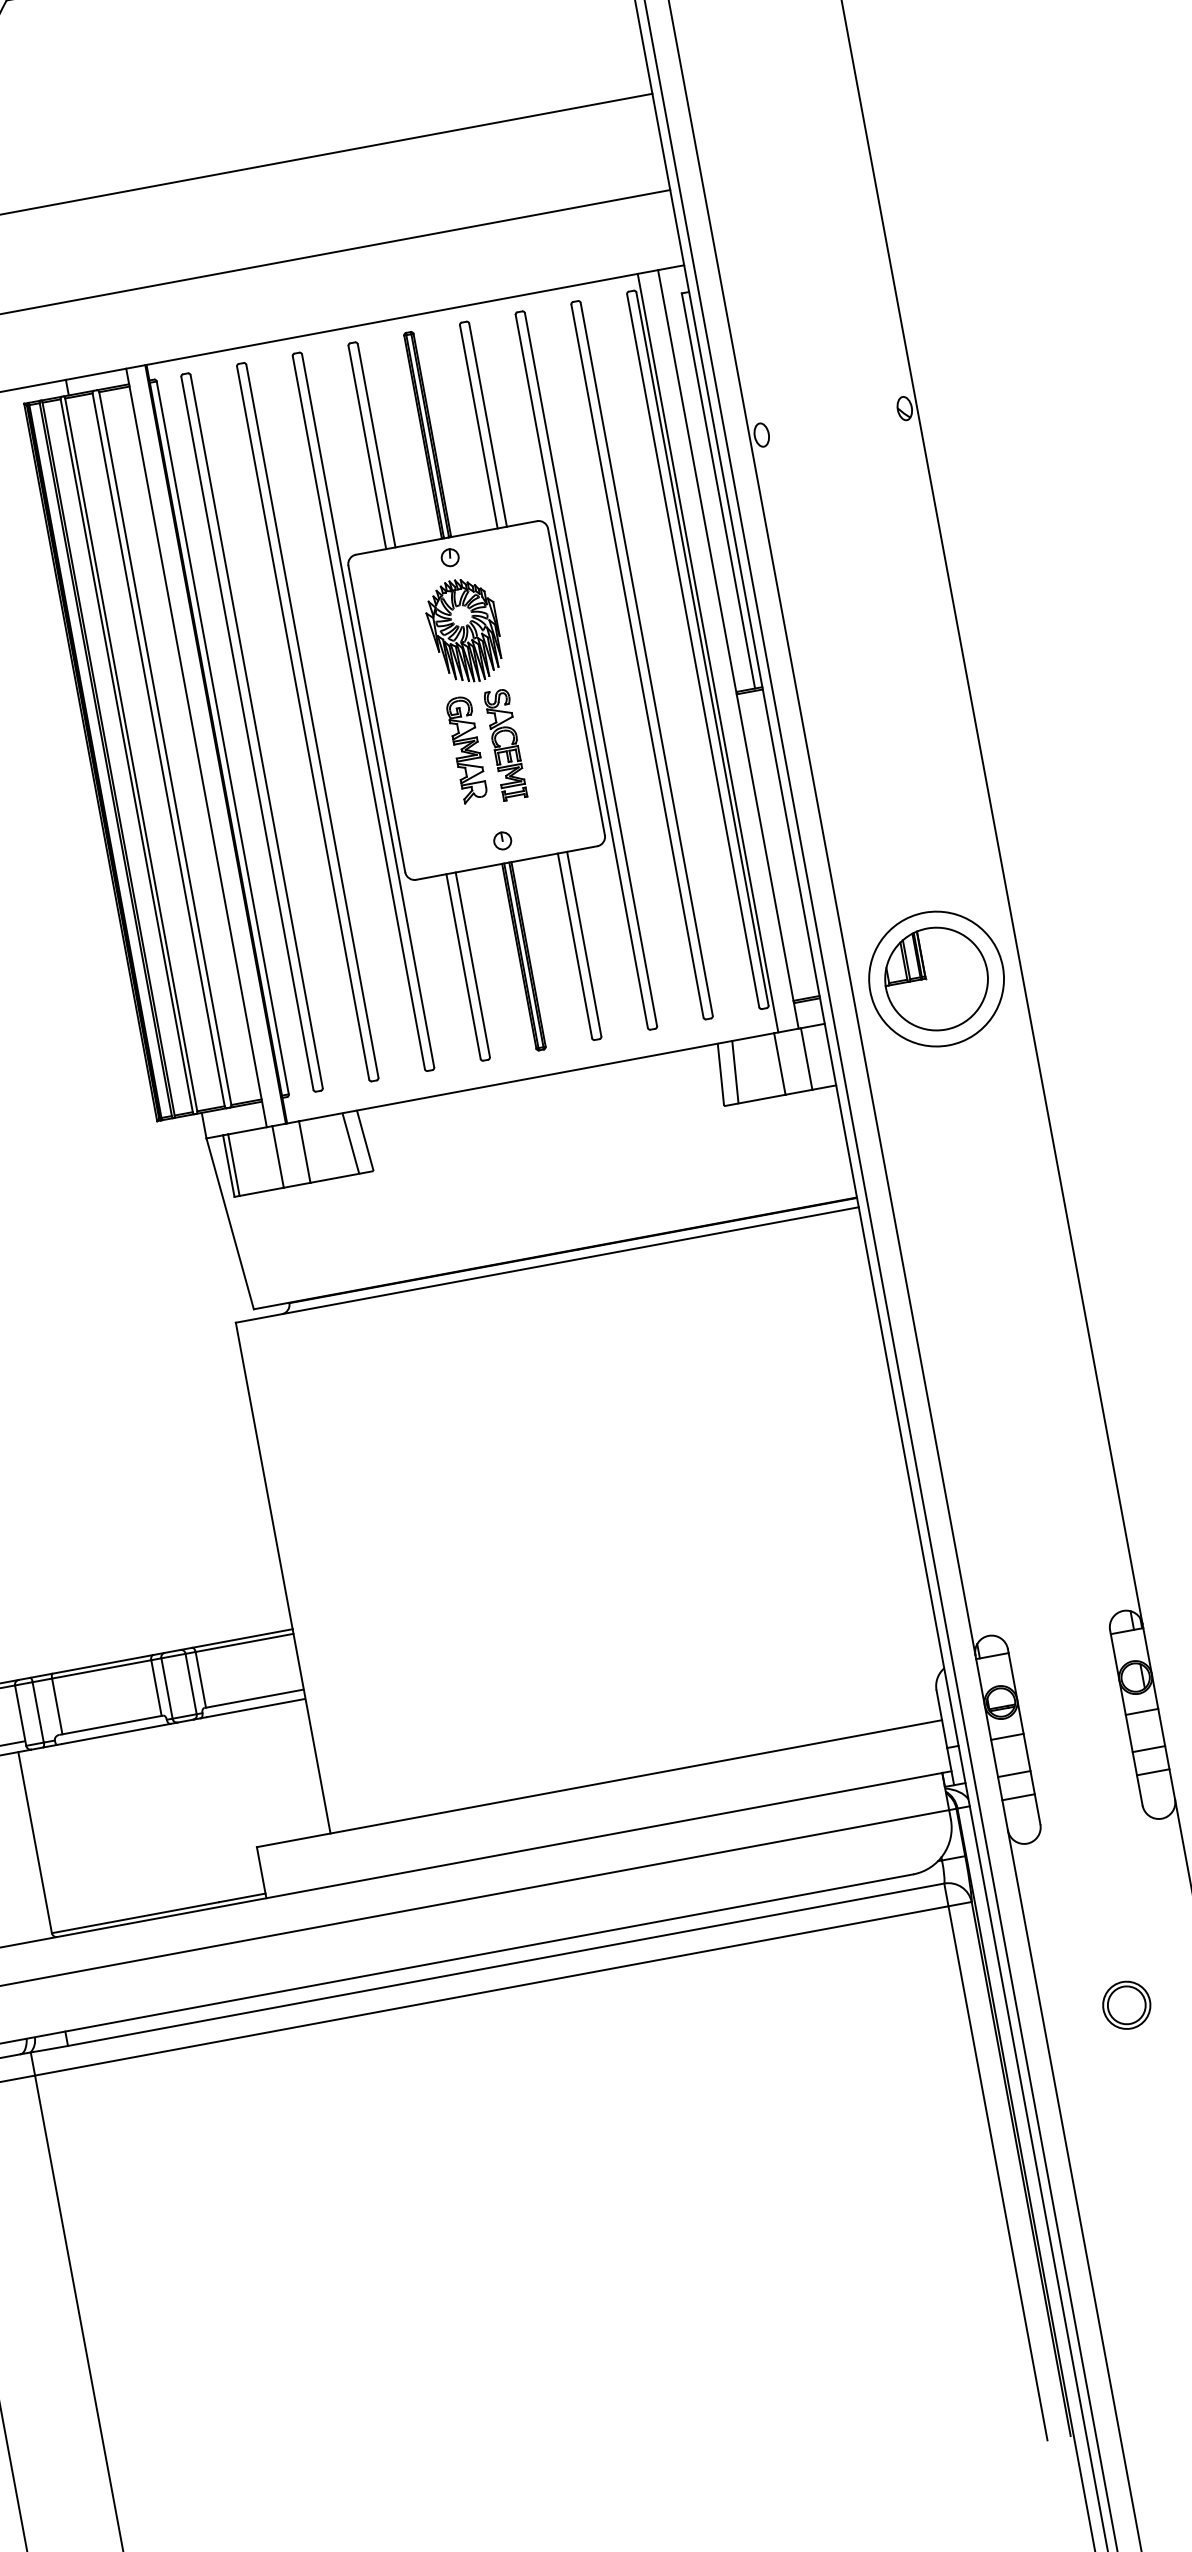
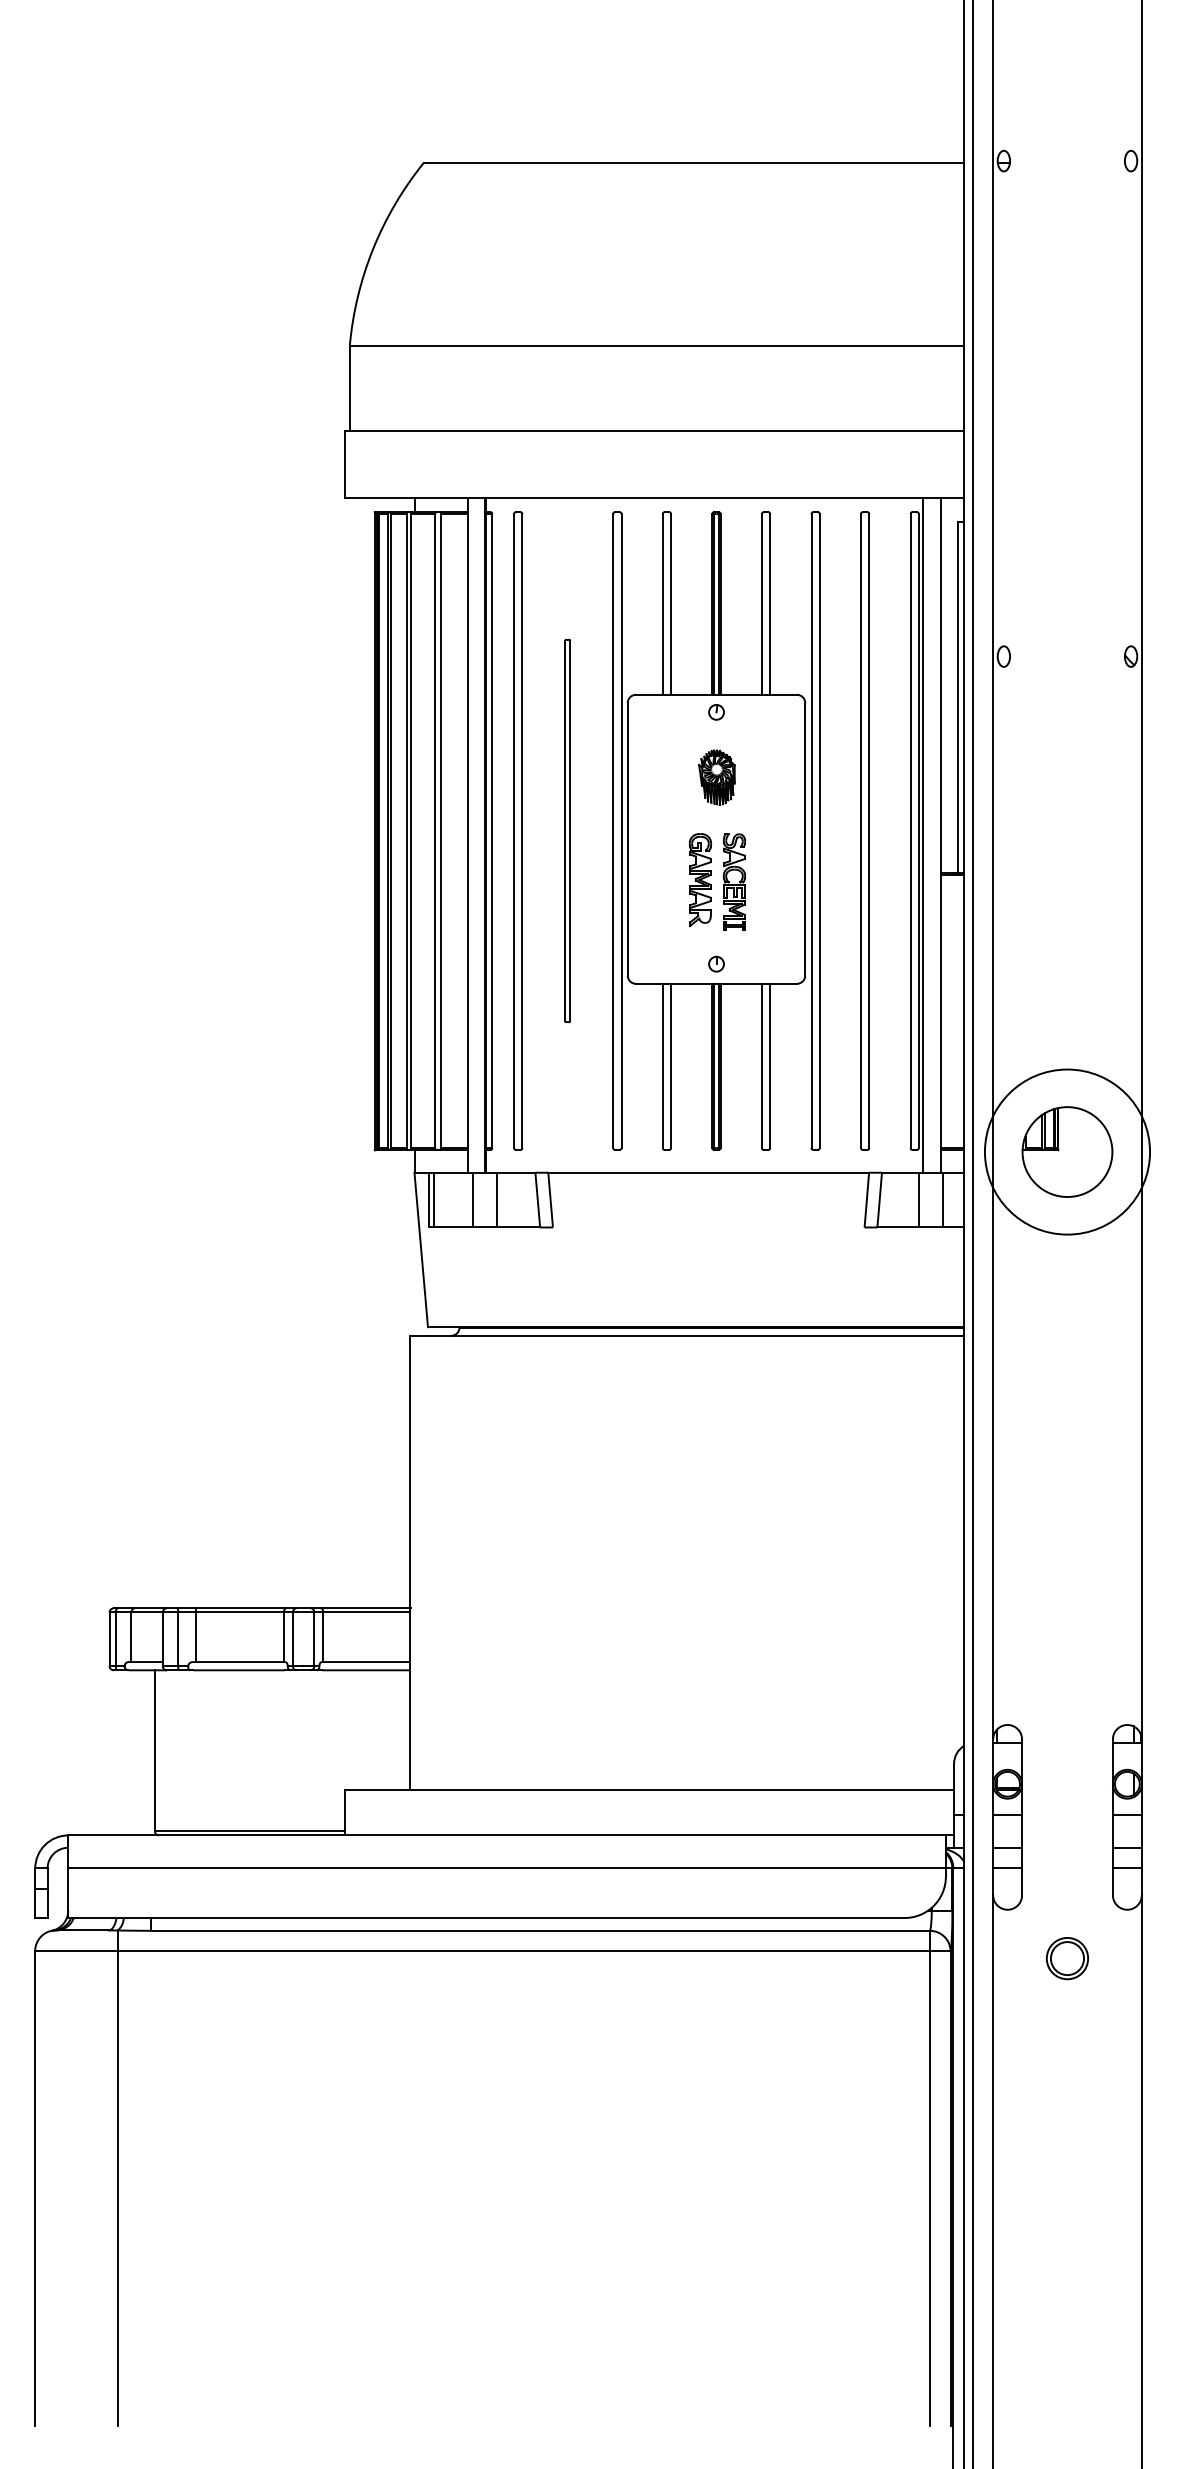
part: (463, 630) -> (716, 777), size x0.6
part: (307, 721) -> (567, 830), size x0.6
circle: (936, 979) -> (1067, 1152), size x1.4
part: (1125, 2005) -> (1066, 1958), moved

